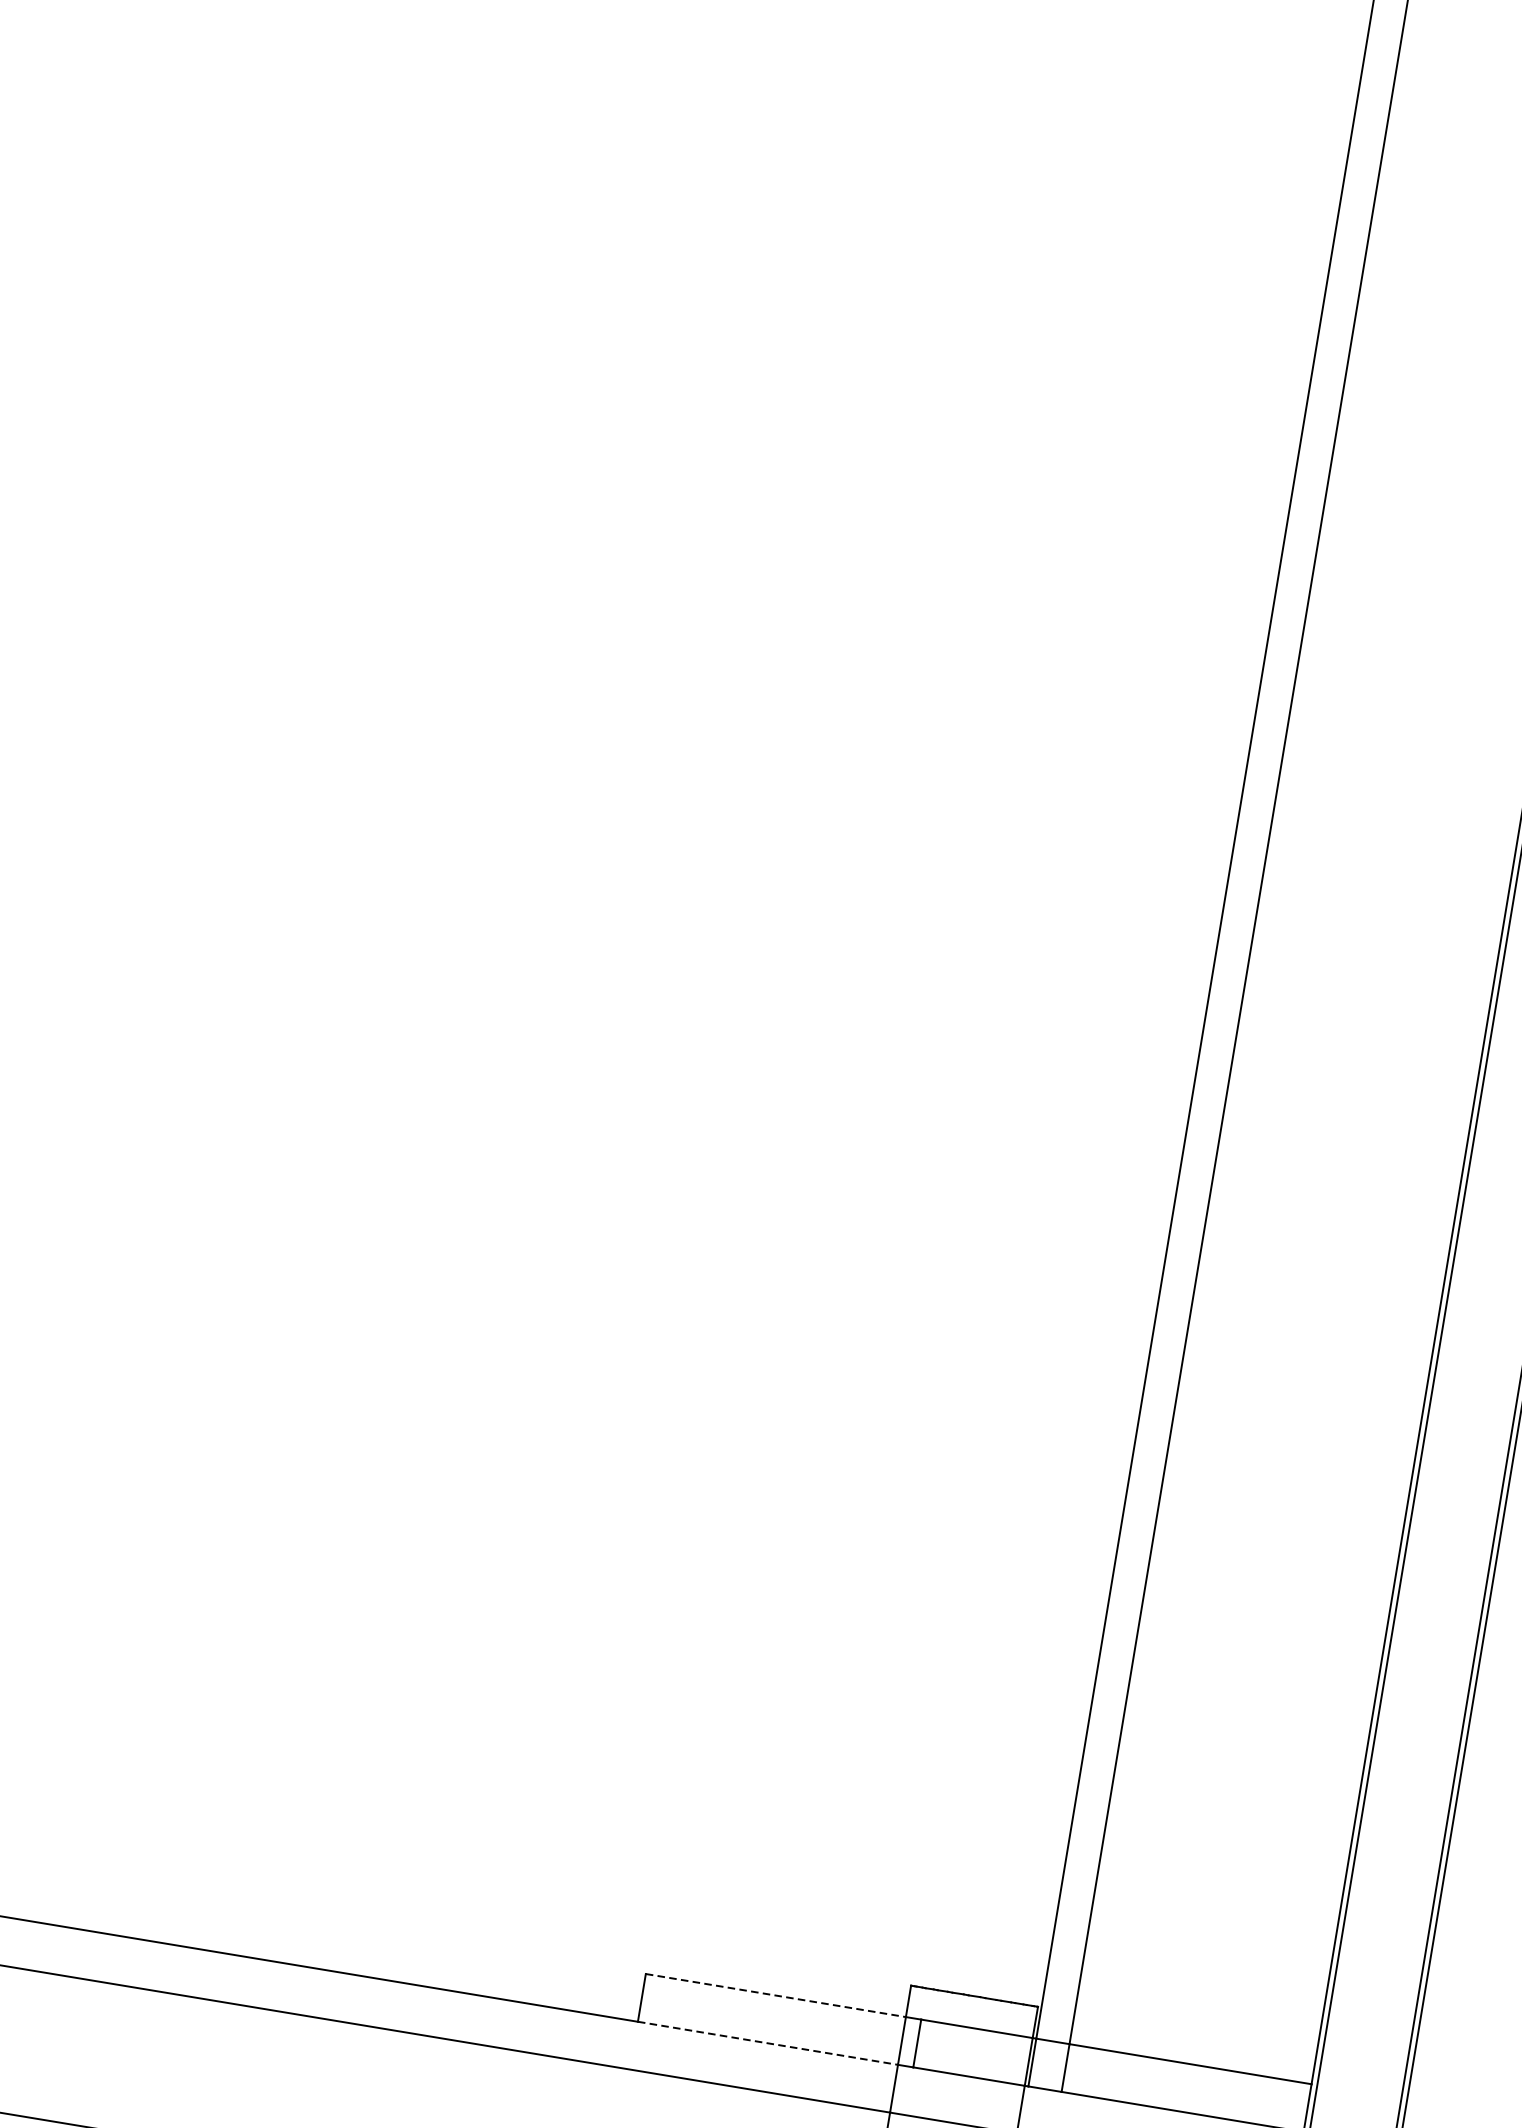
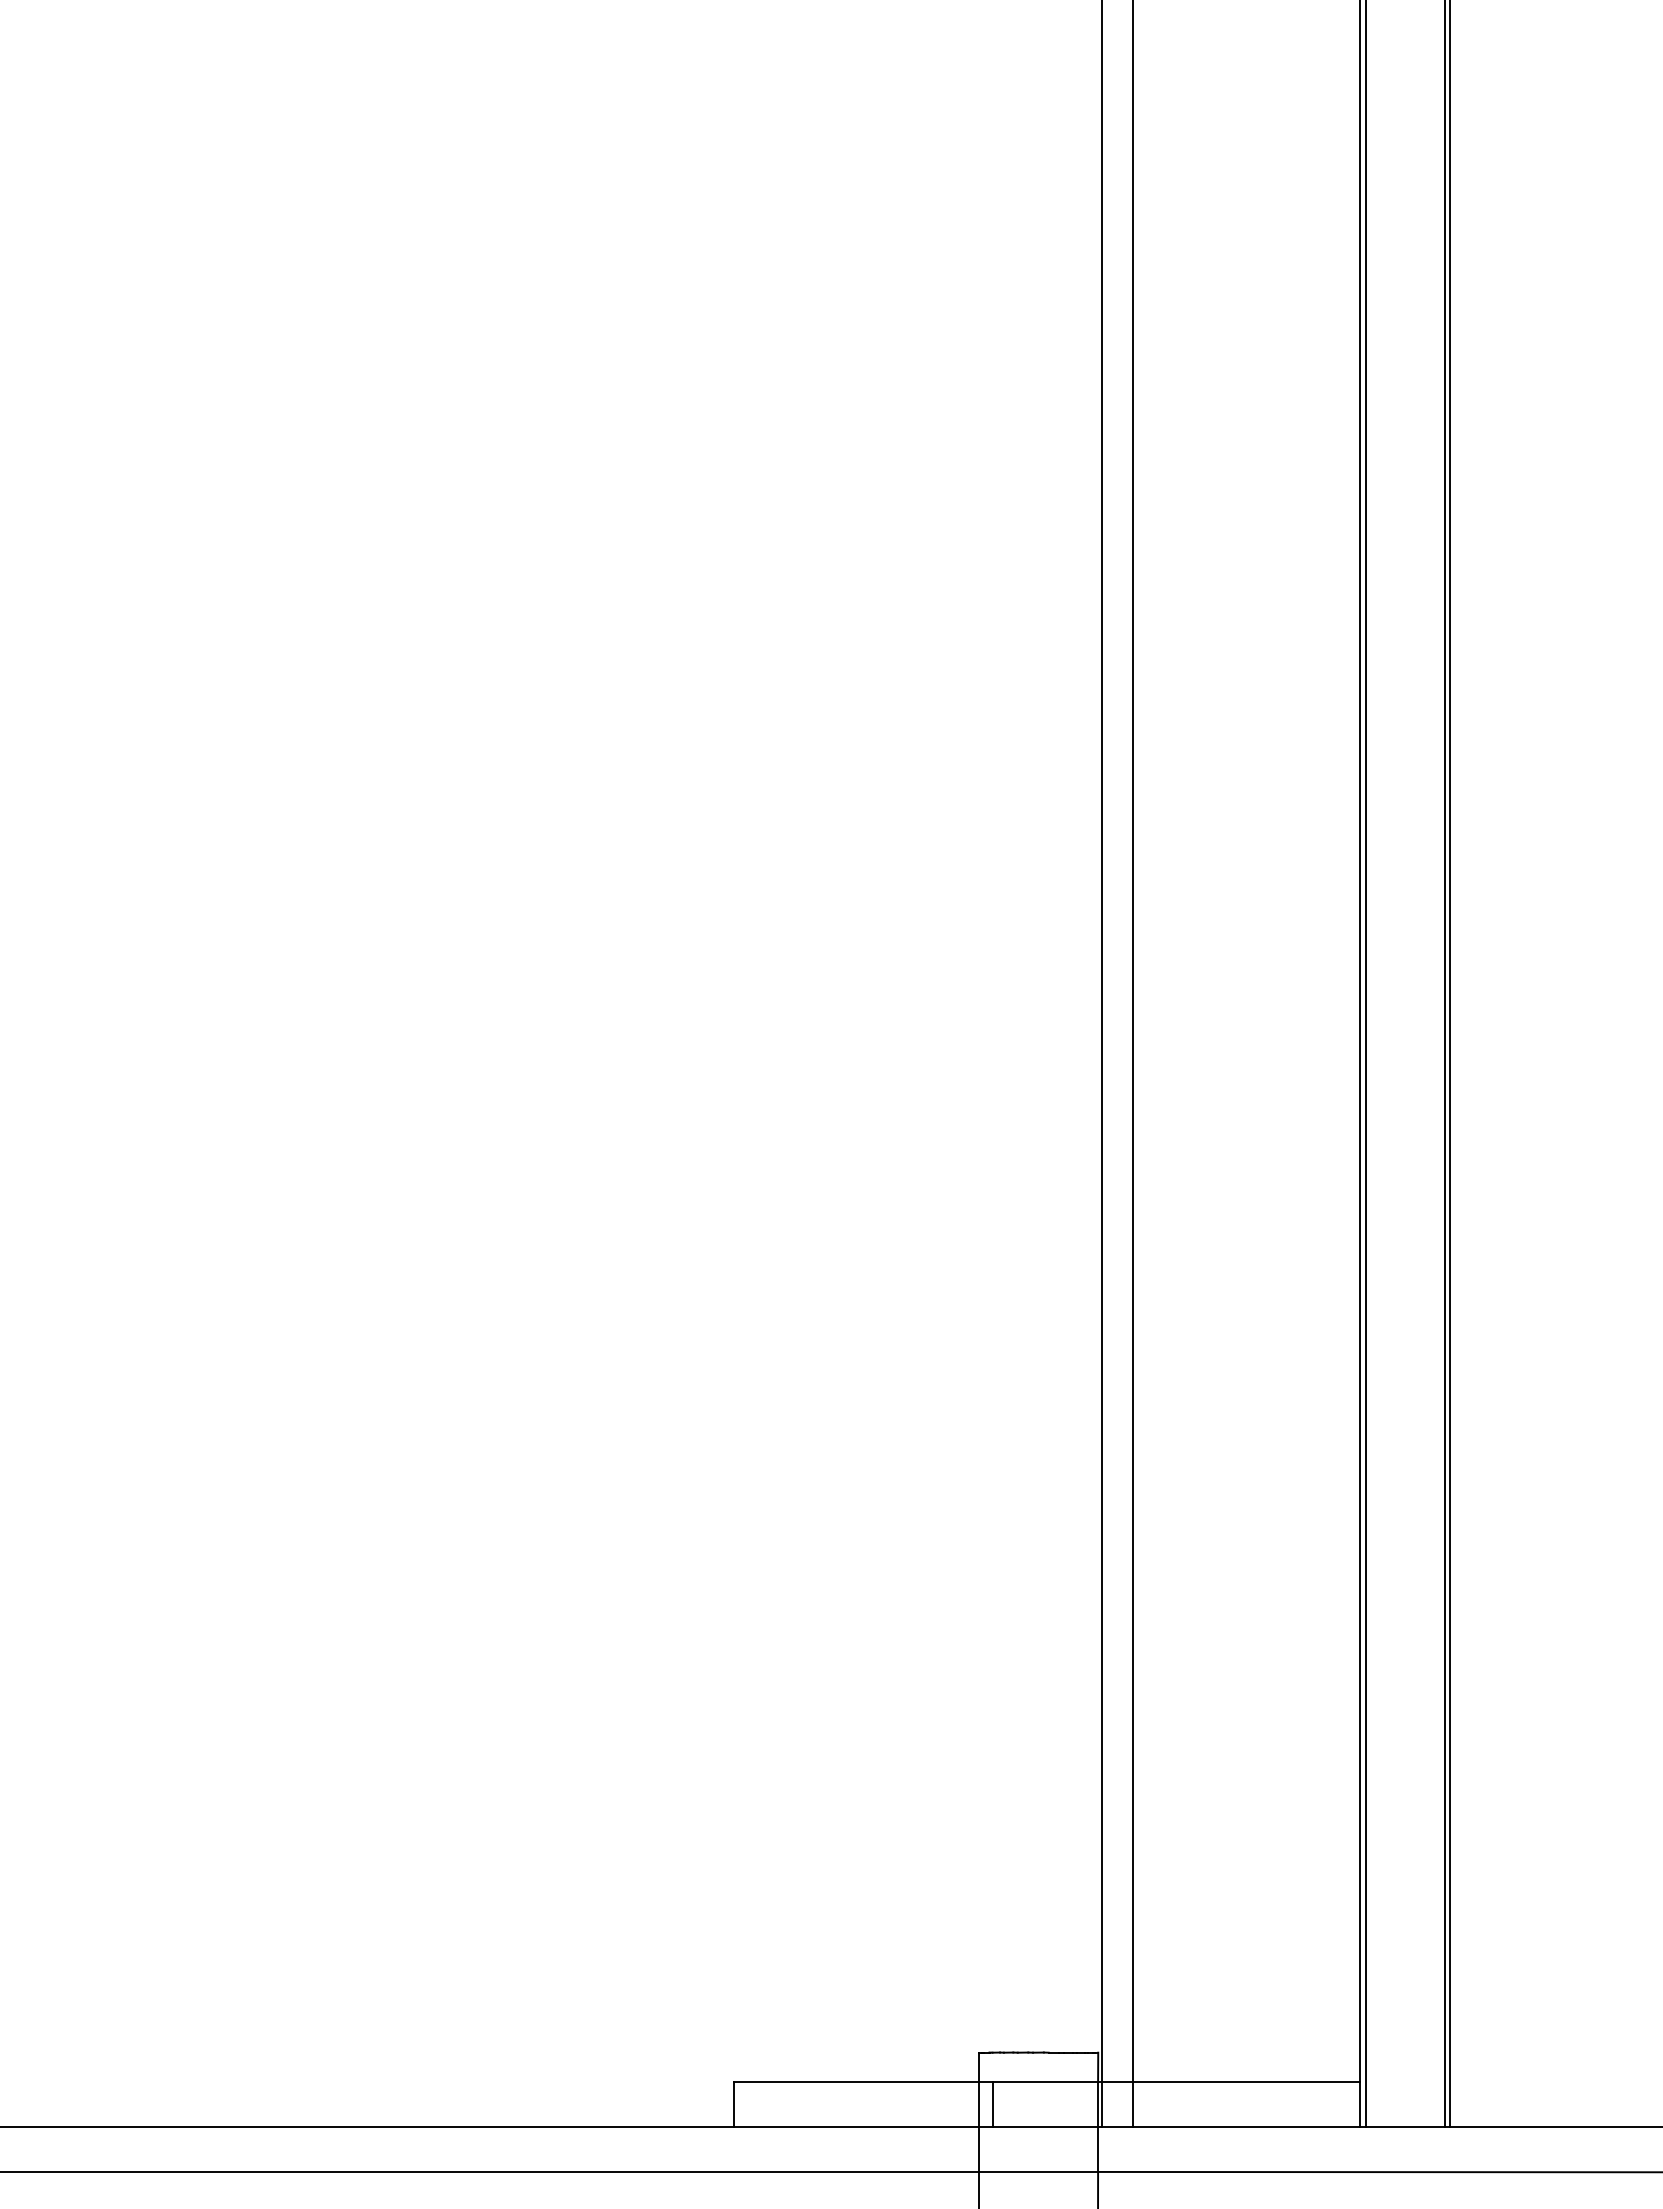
line: (775, 1995) -> (856, 2082), dashed -> solid
line: (767, 2043) -> (856, 2127), dashed -> solid

